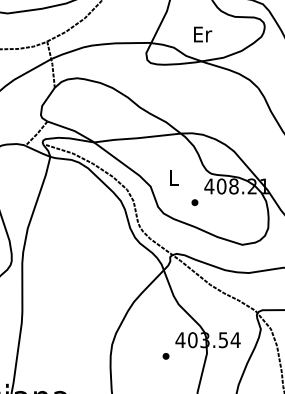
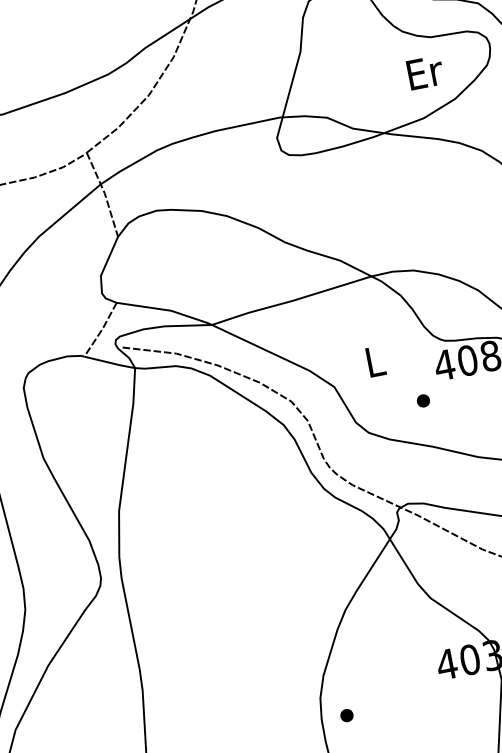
text: (203, 34) -> (426, 72), moved
part: (165, 356) -> (345, 716), moved

